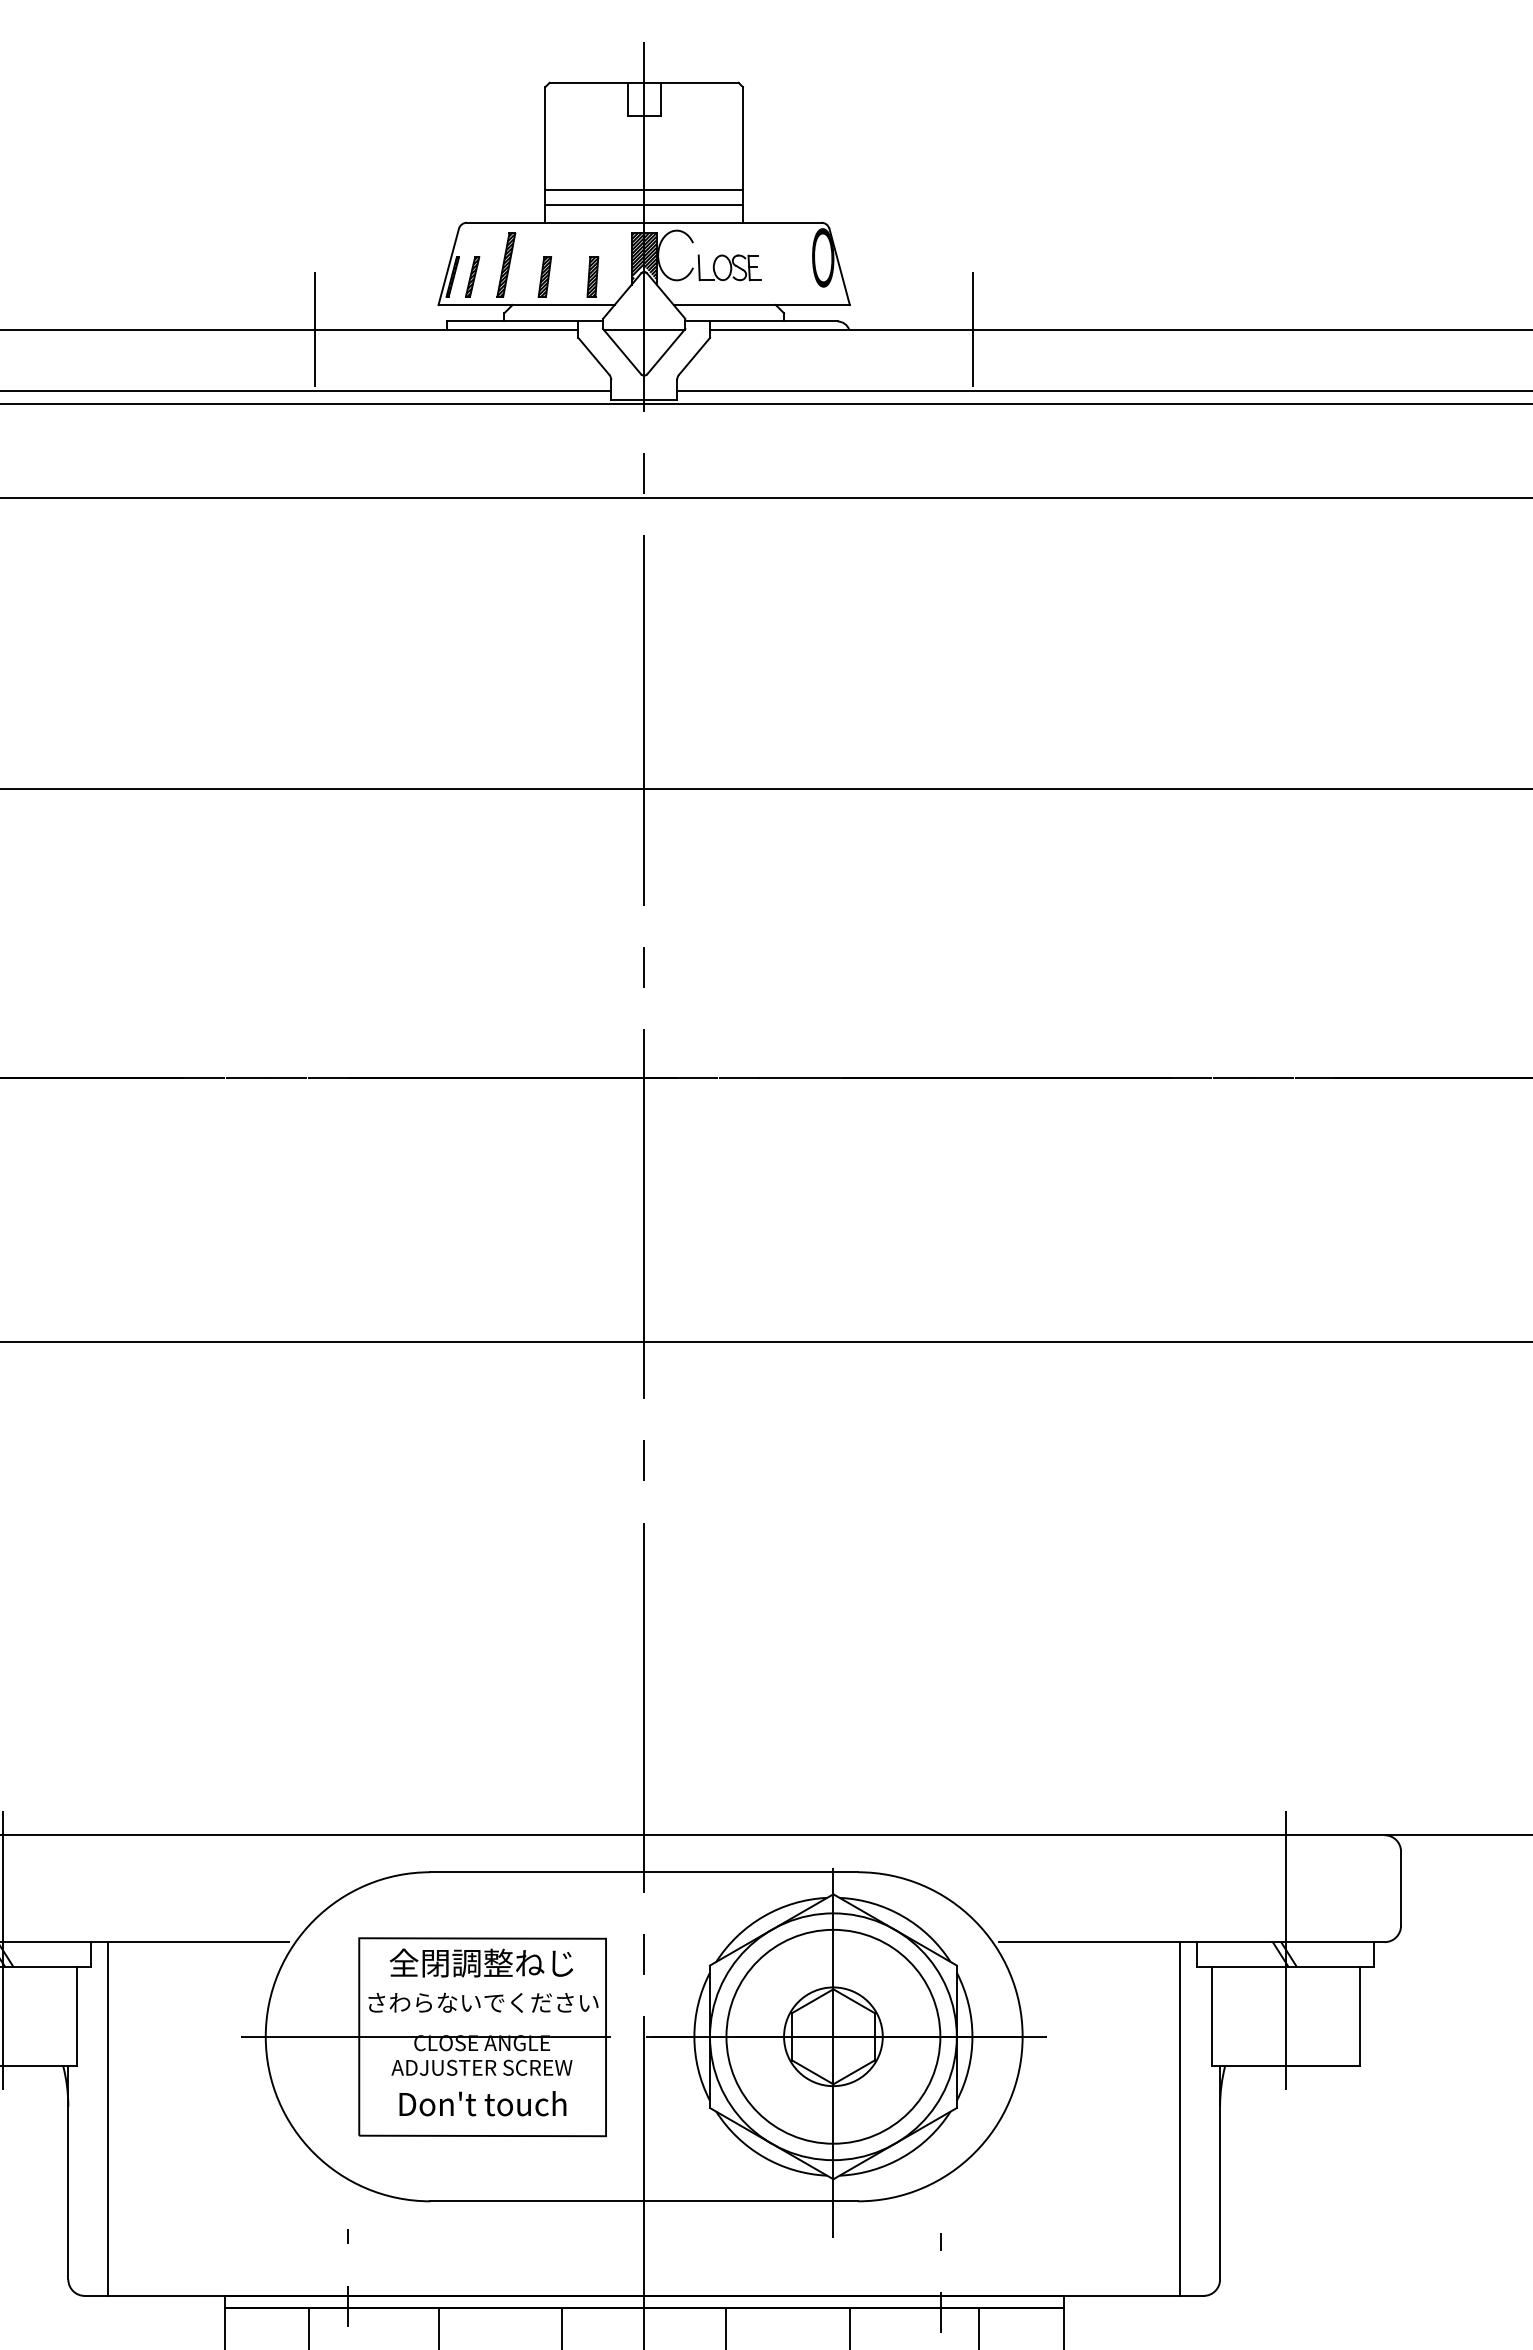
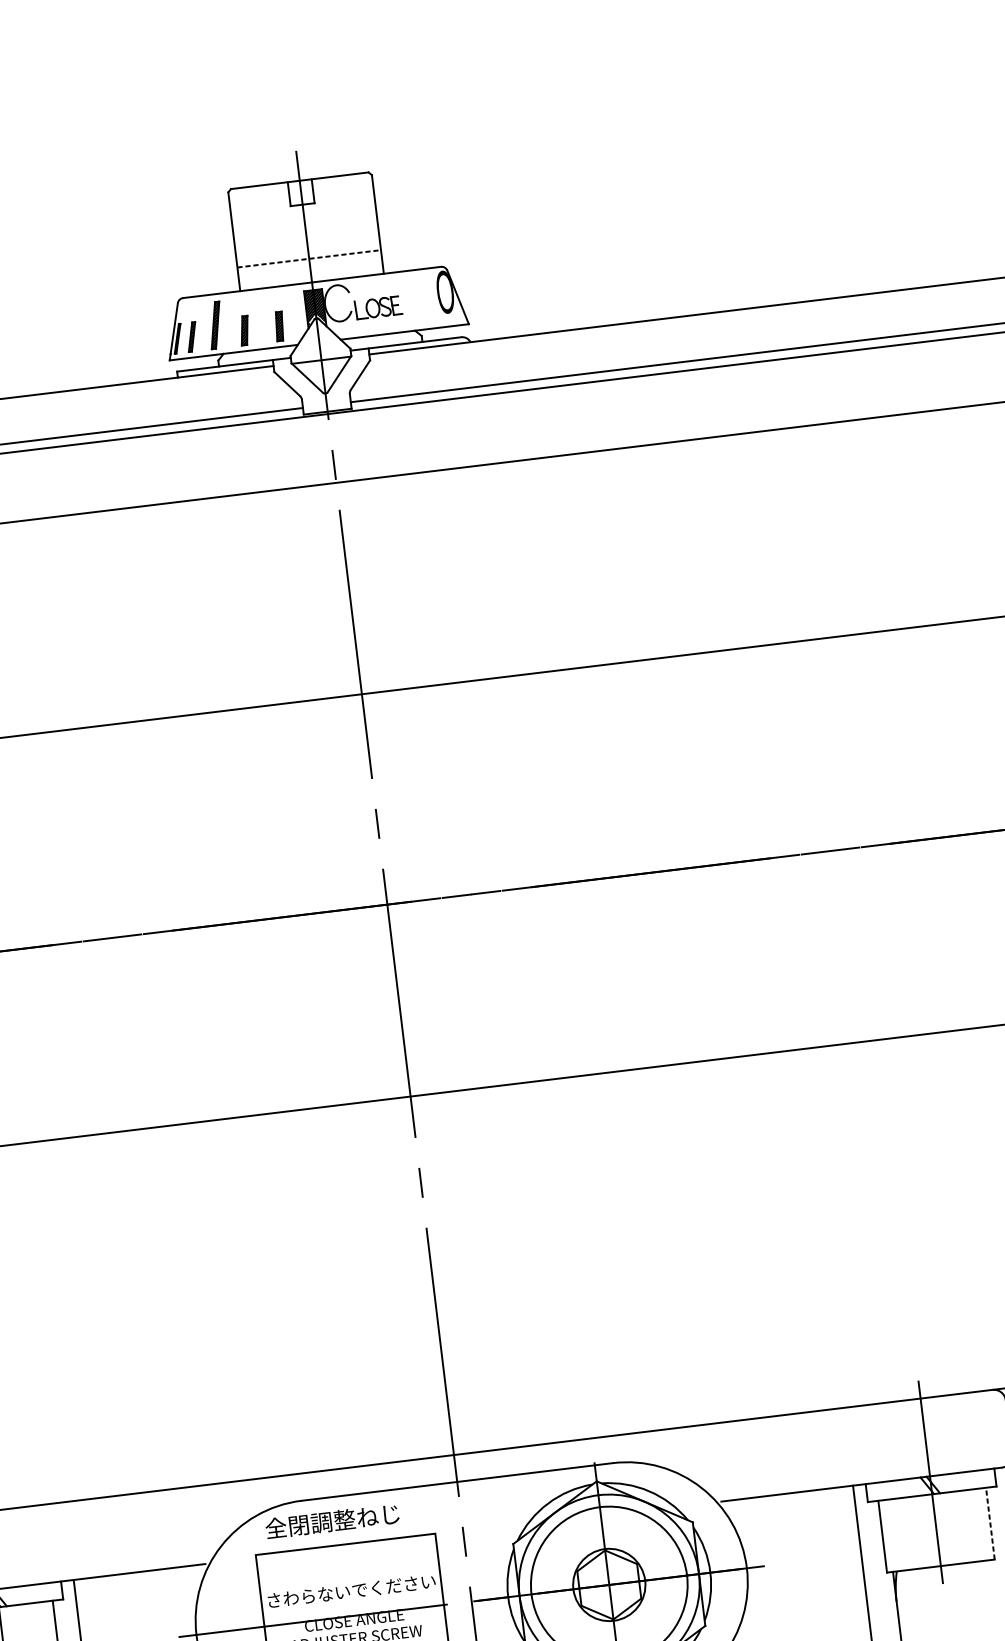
line: (644, 190) -> (309, 258), solid -> dashed
line: (643, 204) -> (309, 269), removed
line: (315, 329) -> (82, 389), removed
line: (973, 329) -> (560, 331), removed
text: (480, 1962) -> (331, 1520), moved
line: (1359, 2015) -> (990, 1523), solid -> dashed

